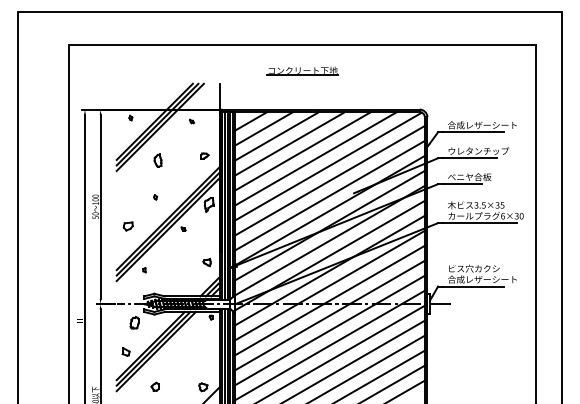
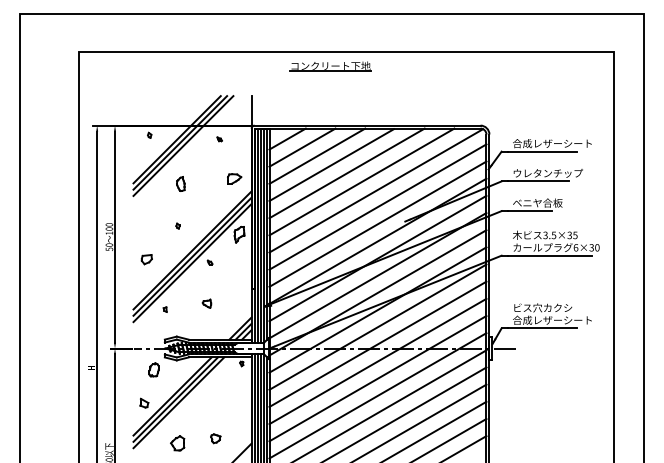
part: (302, 71) -> (330, 66), moved
part: (204, 155) -> (234, 178), size x1.6
part: (206, 262) -> (206, 303), moved
part: (155, 386) -> (177, 442), size x1.6
part: (203, 387) -> (215, 438), moved

